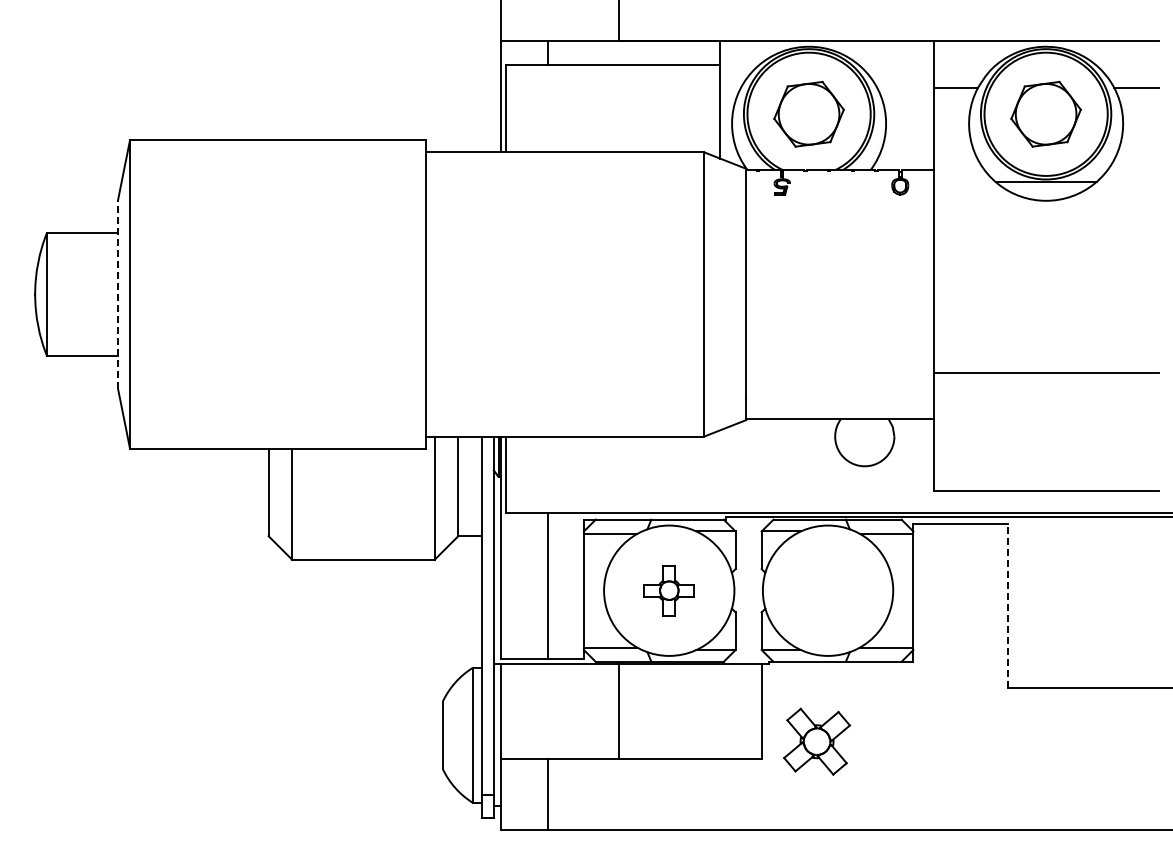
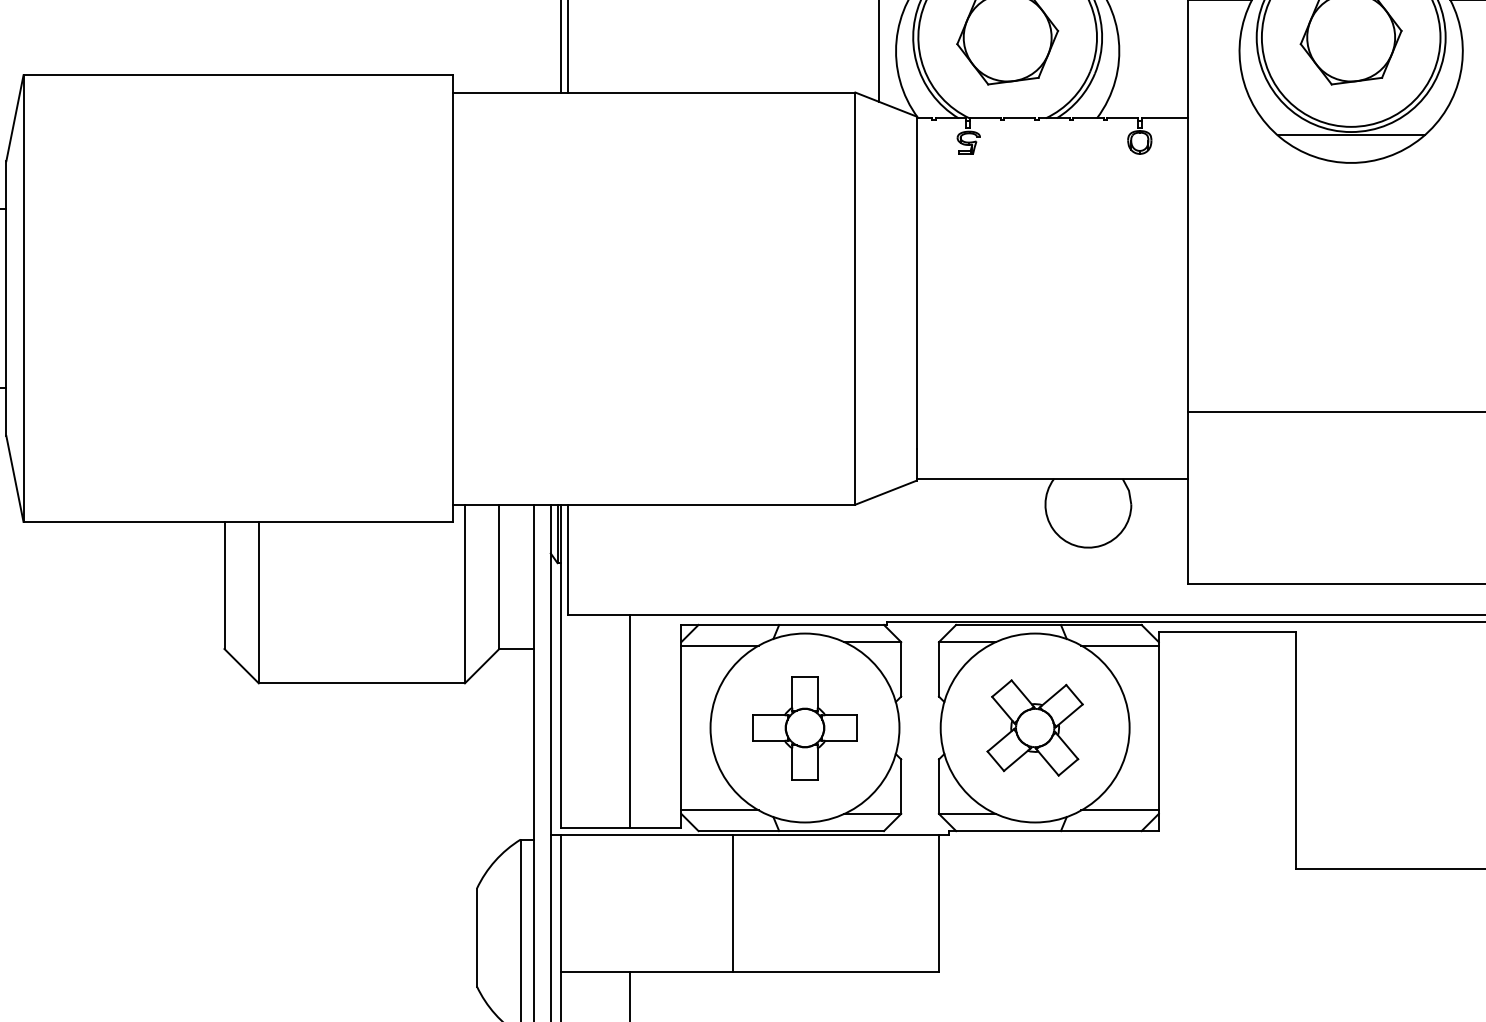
line: (118, 294) -> (6, 298), dashed -> solid
part: (669, 590) -> (805, 727), size x1.43
line: (1008, 606) -> (1296, 750), dashed -> solid
part: (816, 741) -> (1034, 727), moved

